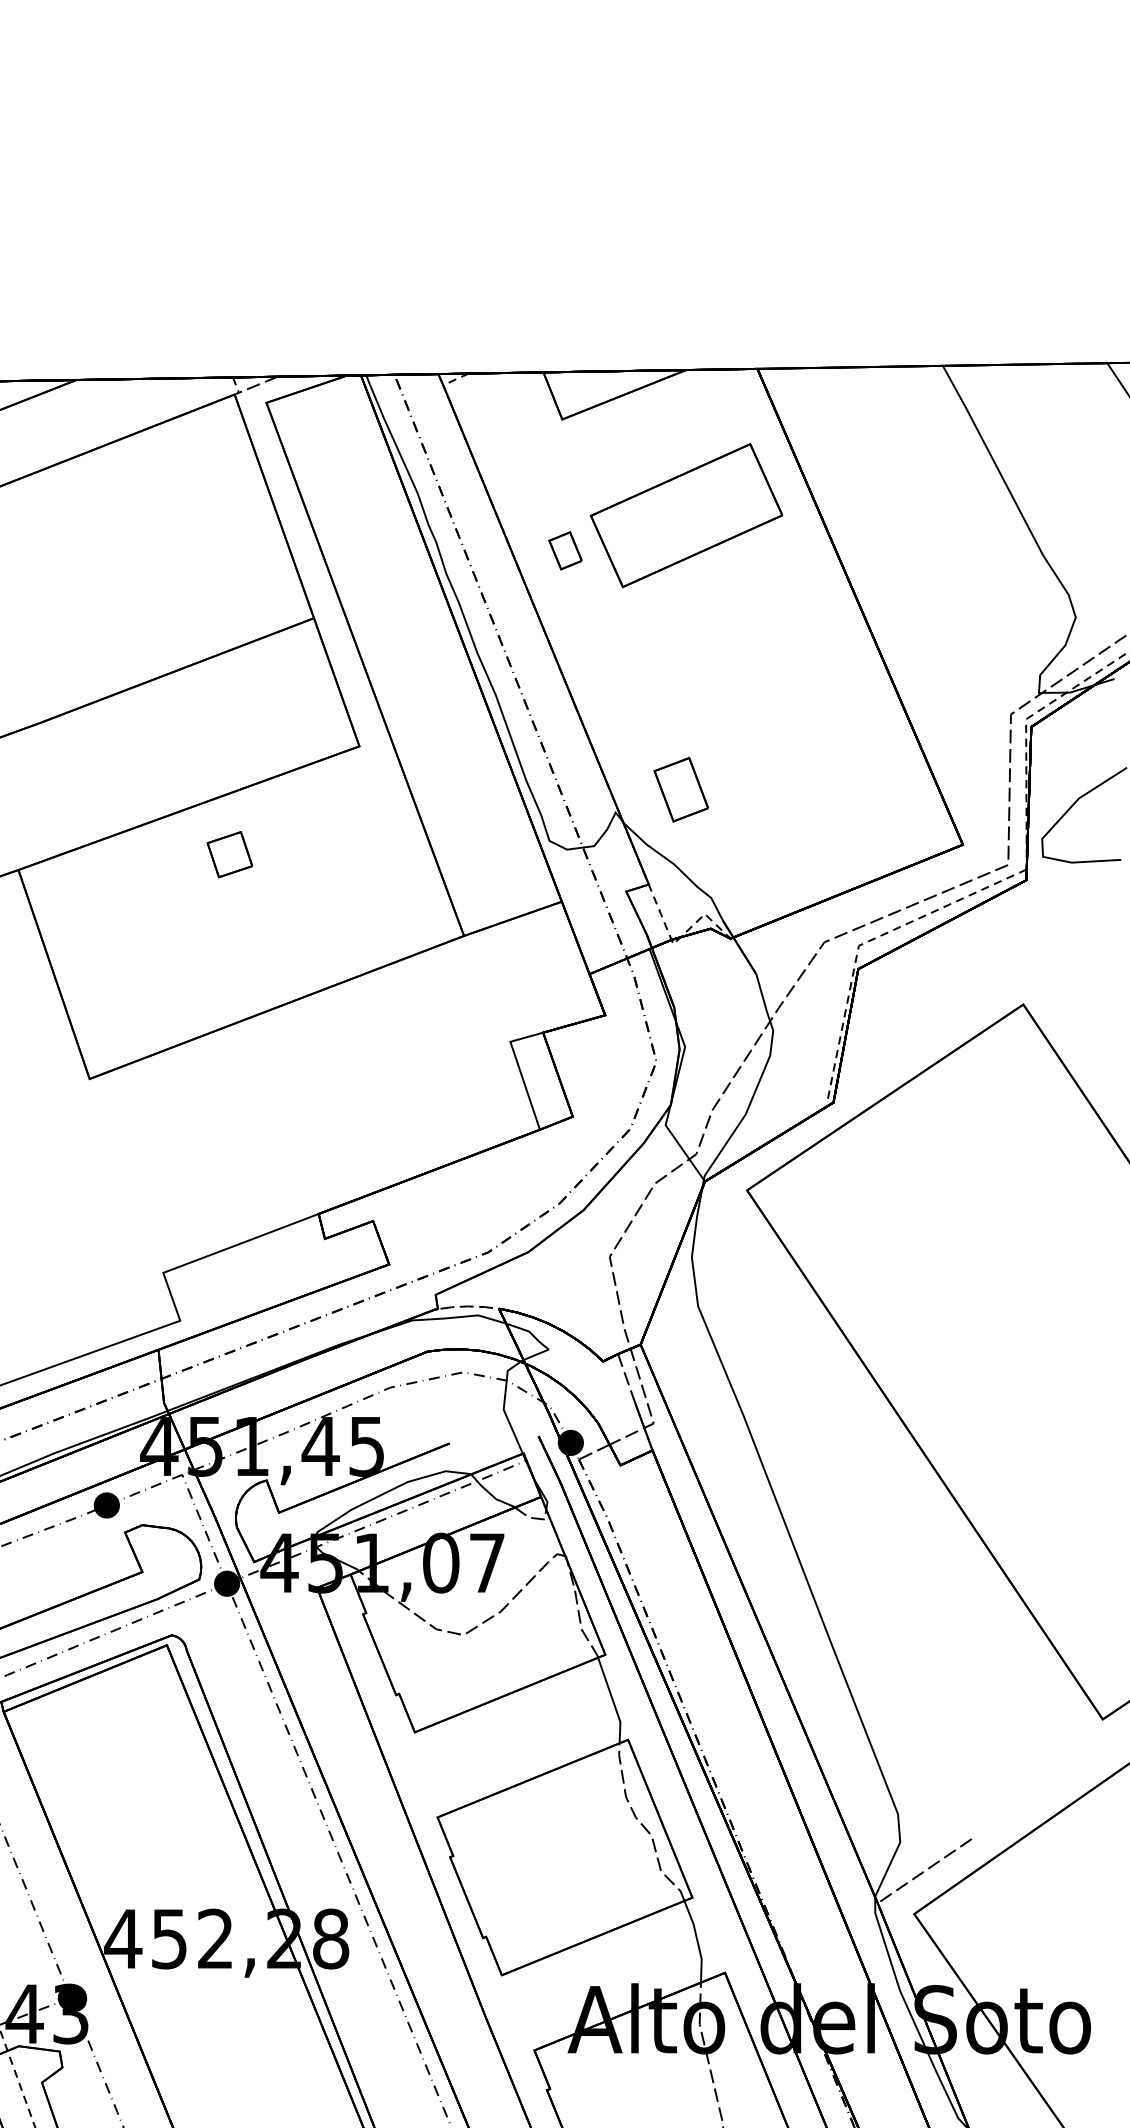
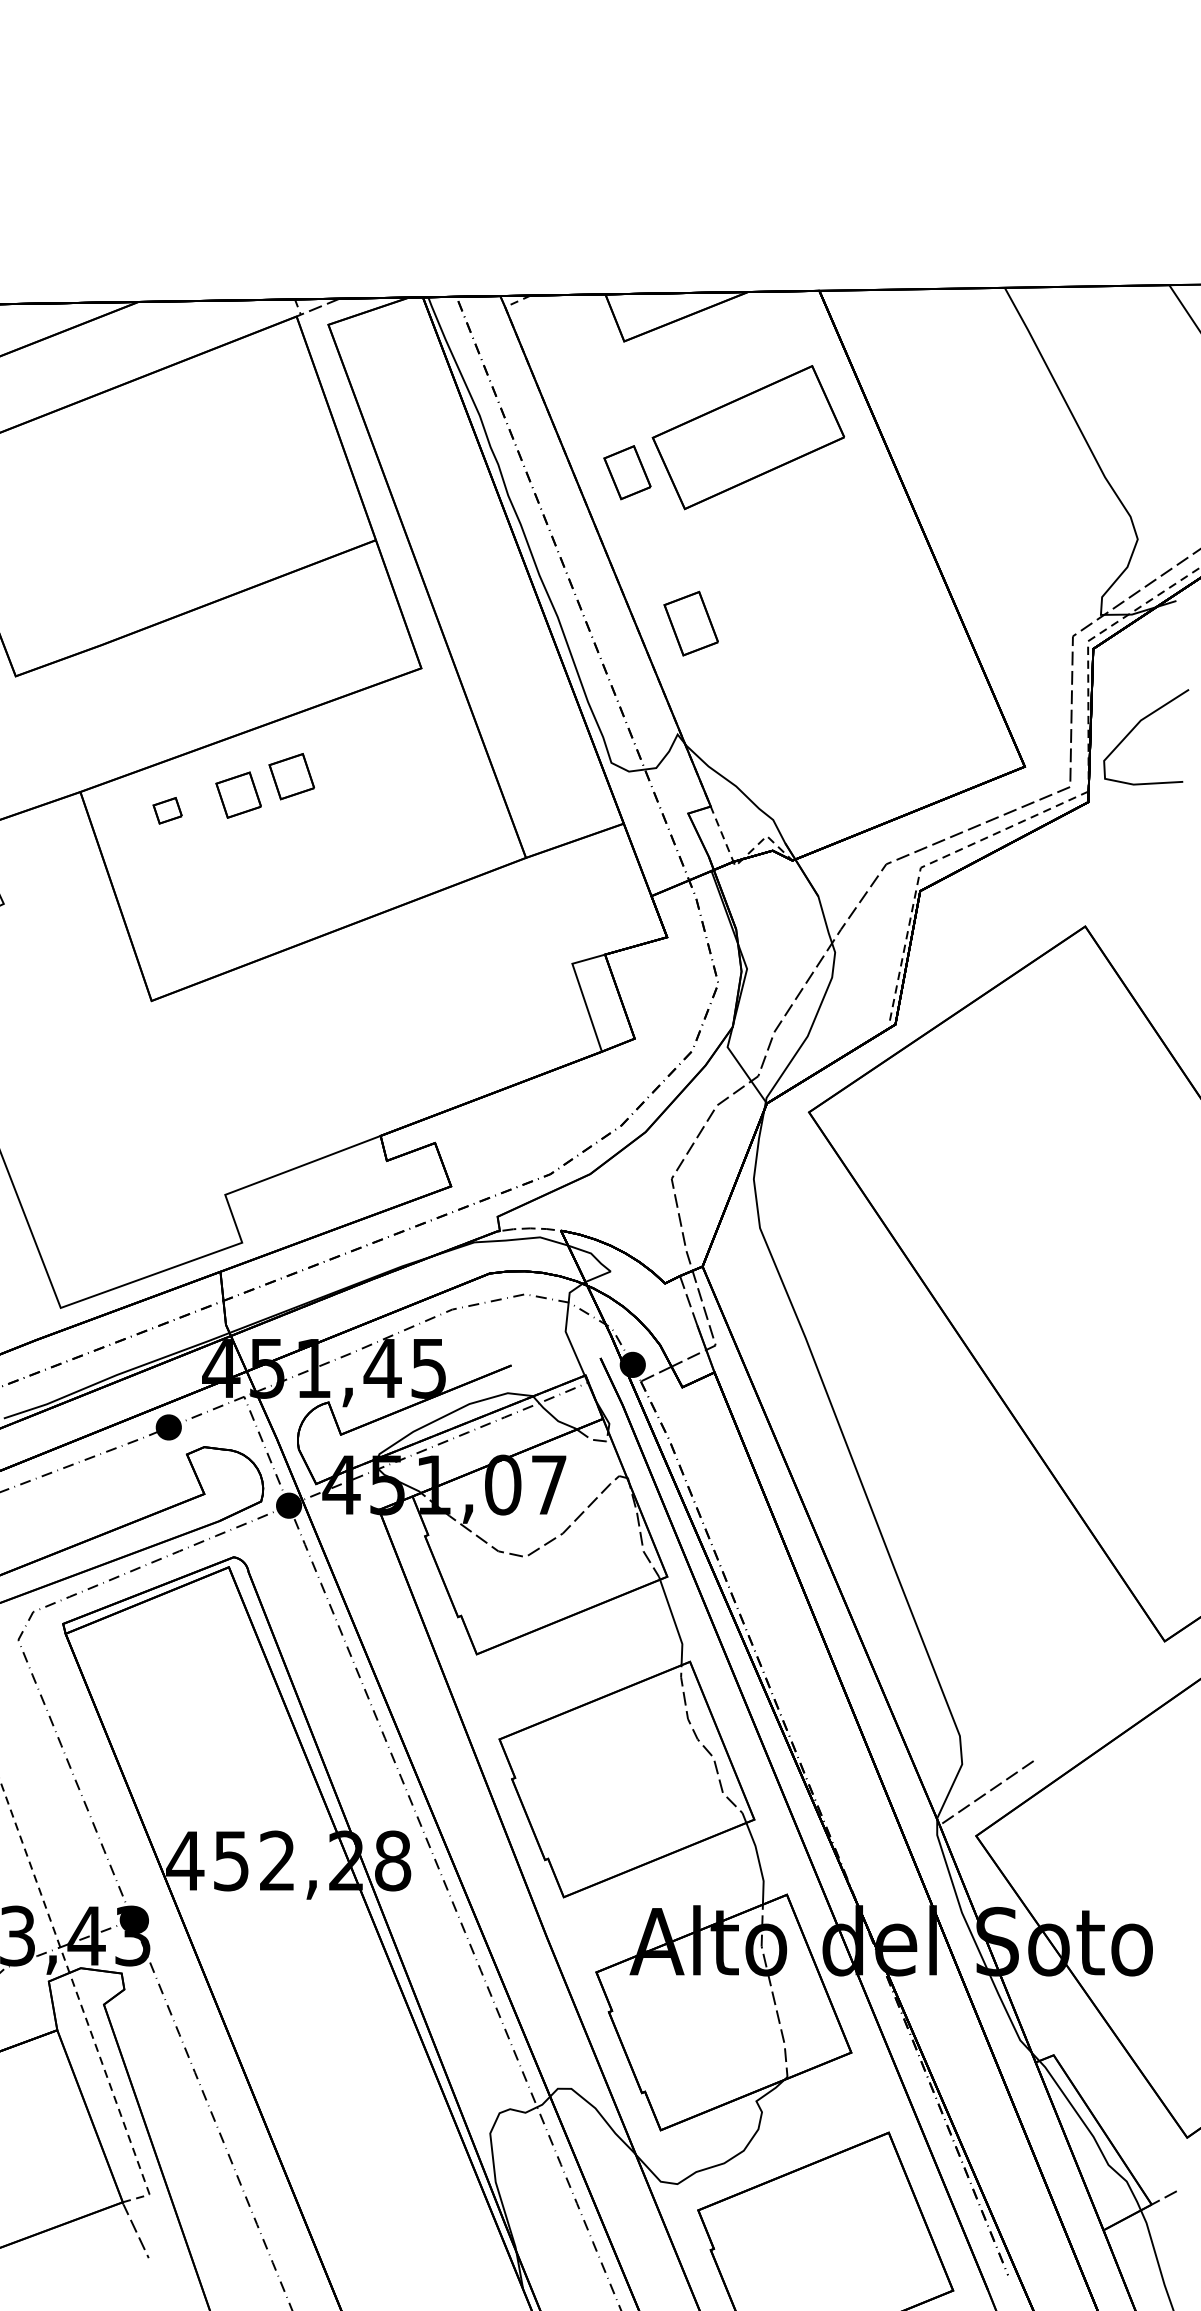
part: (565, 550) -> (627, 472), size x1.43
part: (680, 789) -> (690, 623), moved
part: (176, 872) -> (238, 794), added
part: (105, 888) -> (167, 810), added

